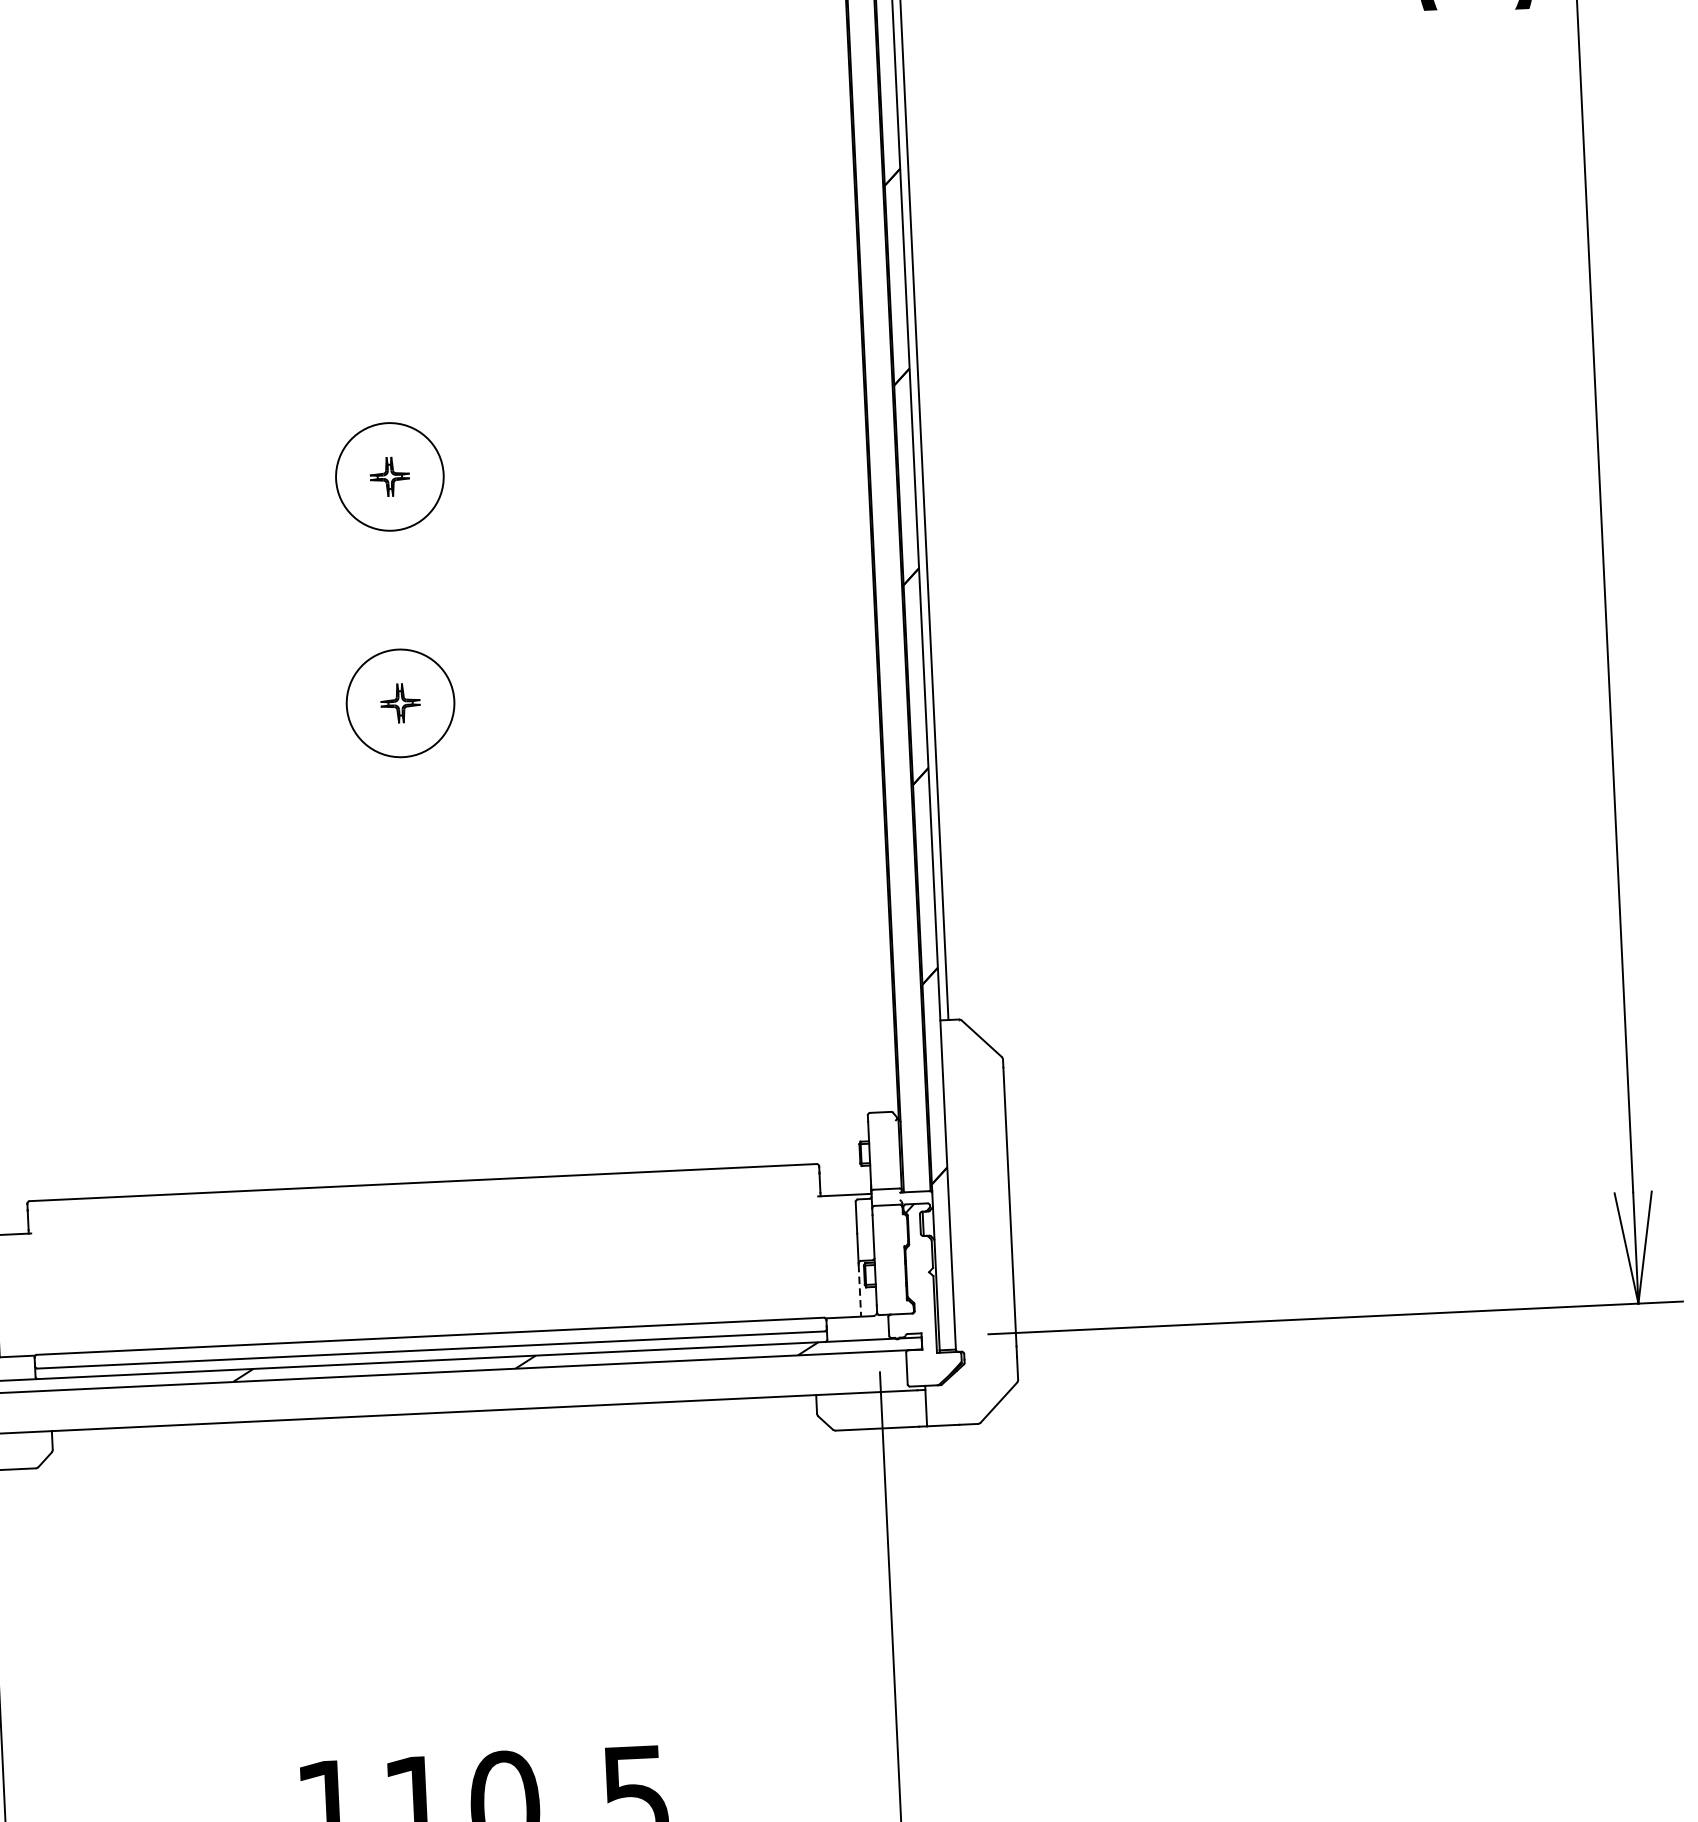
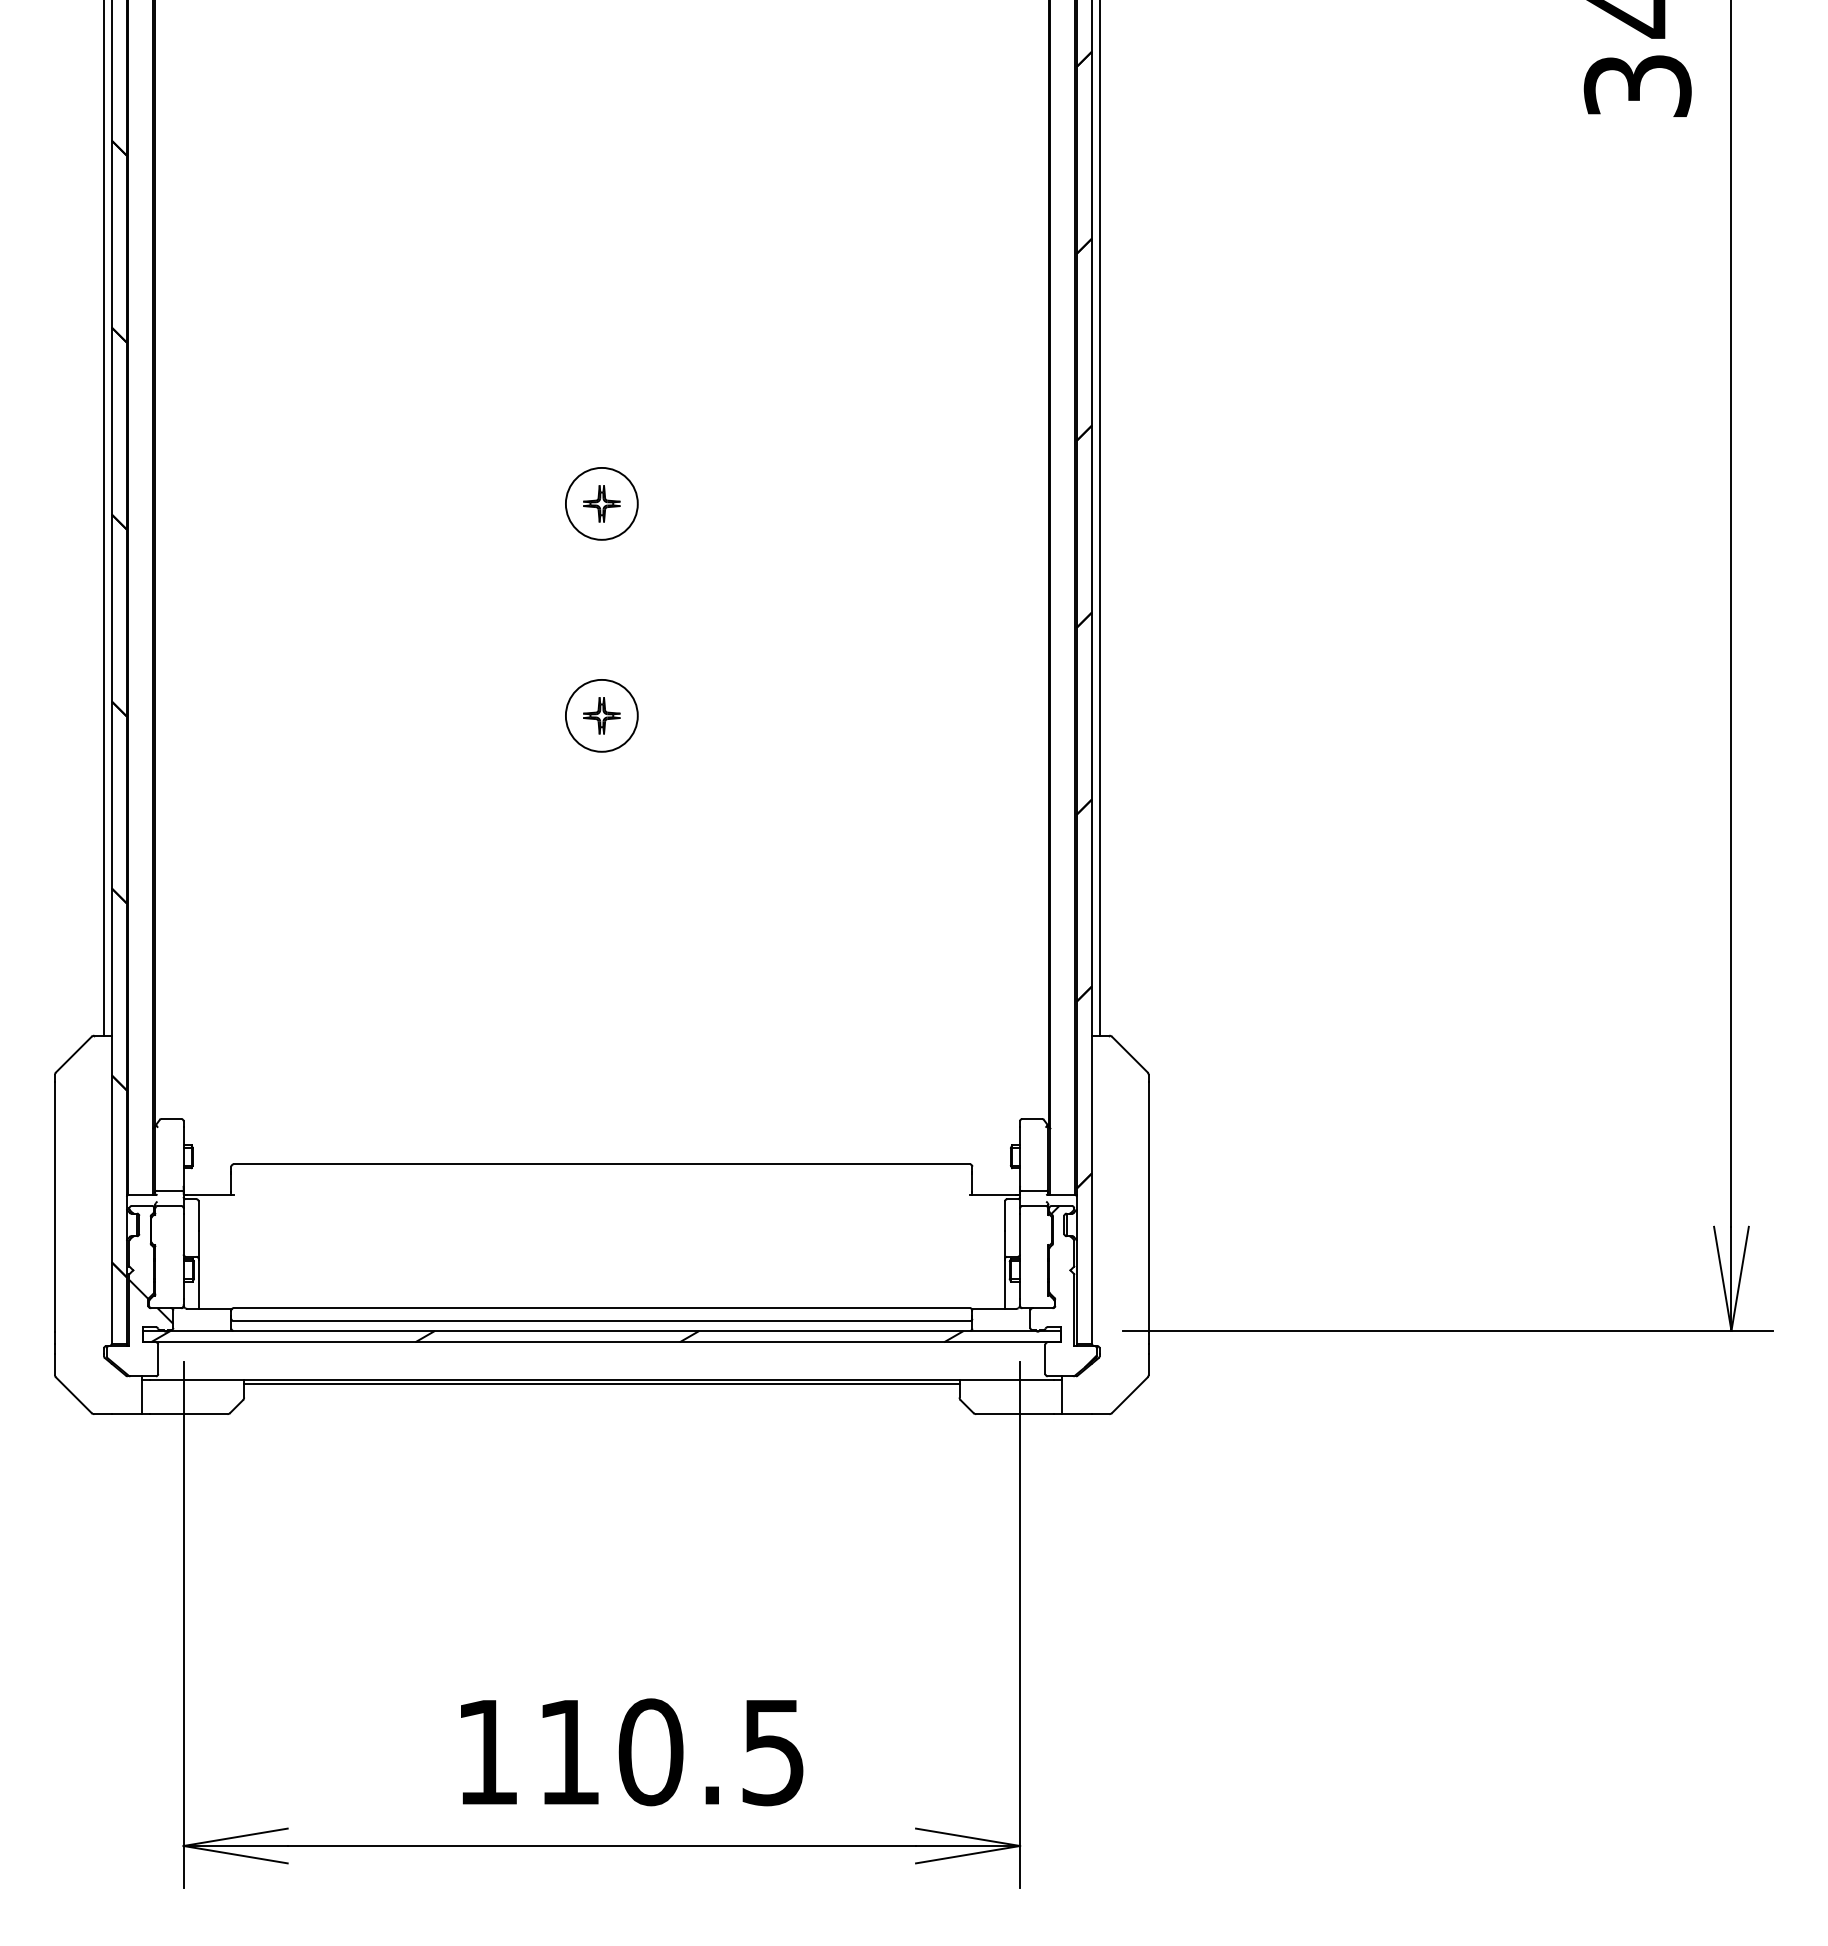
circle: (389, 476) -> (601, 503), size x0.71
circle: (400, 703) -> (601, 715), size x0.71
line: (859, 1291) -> (1004, 1285), dashed -> solid
line: (433, 1416) -> (601, 1383), added

